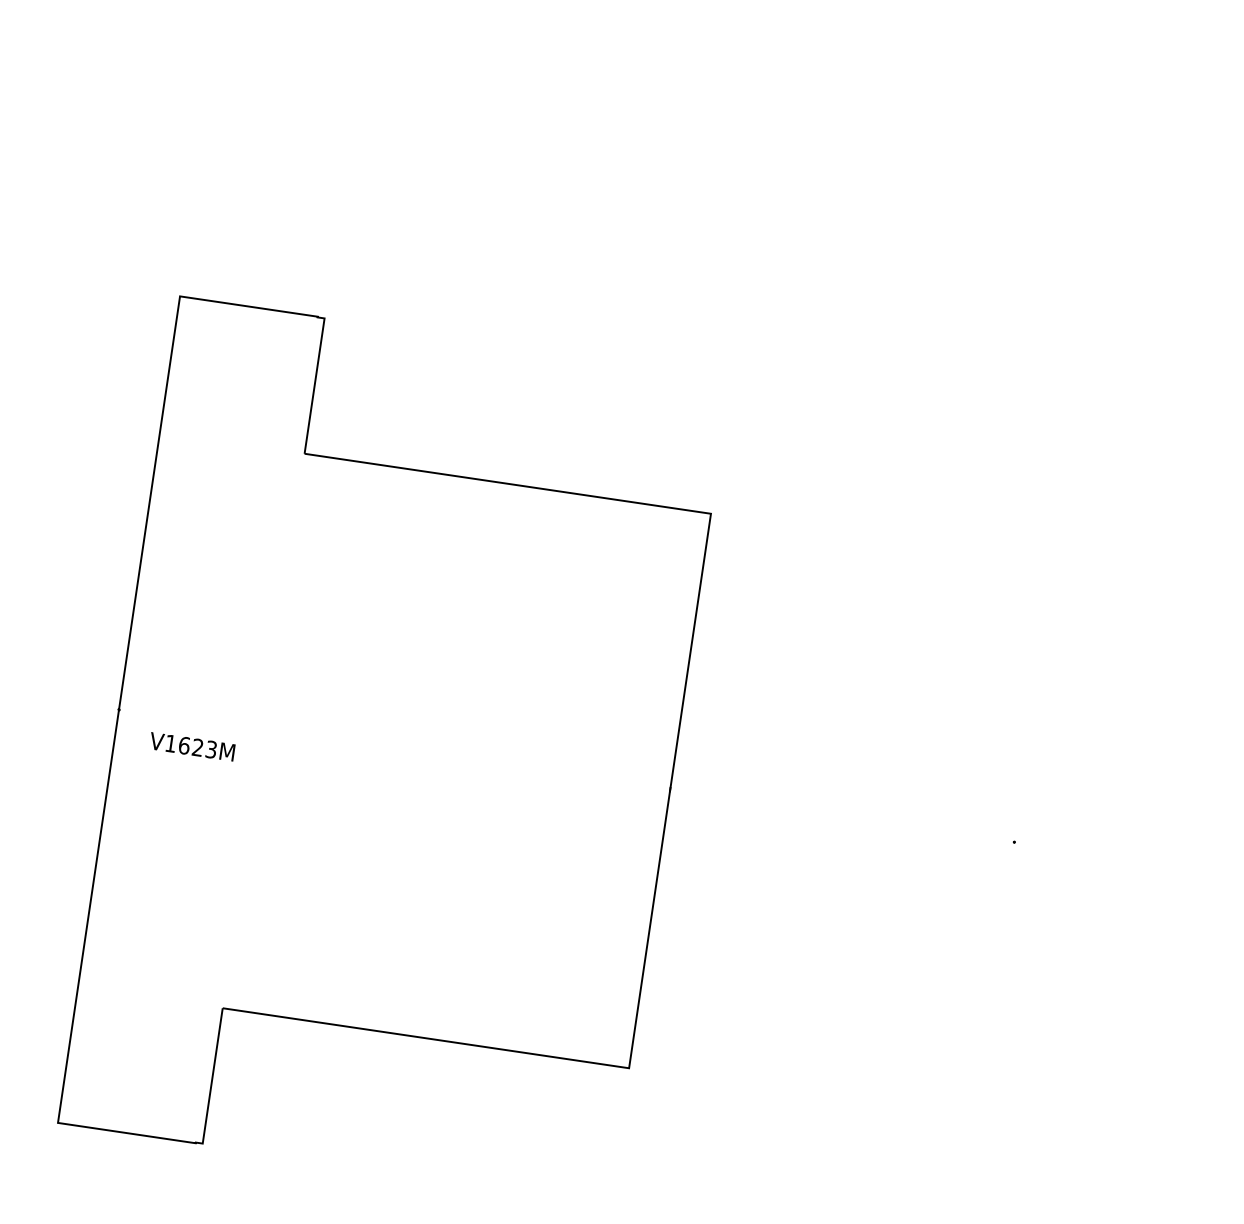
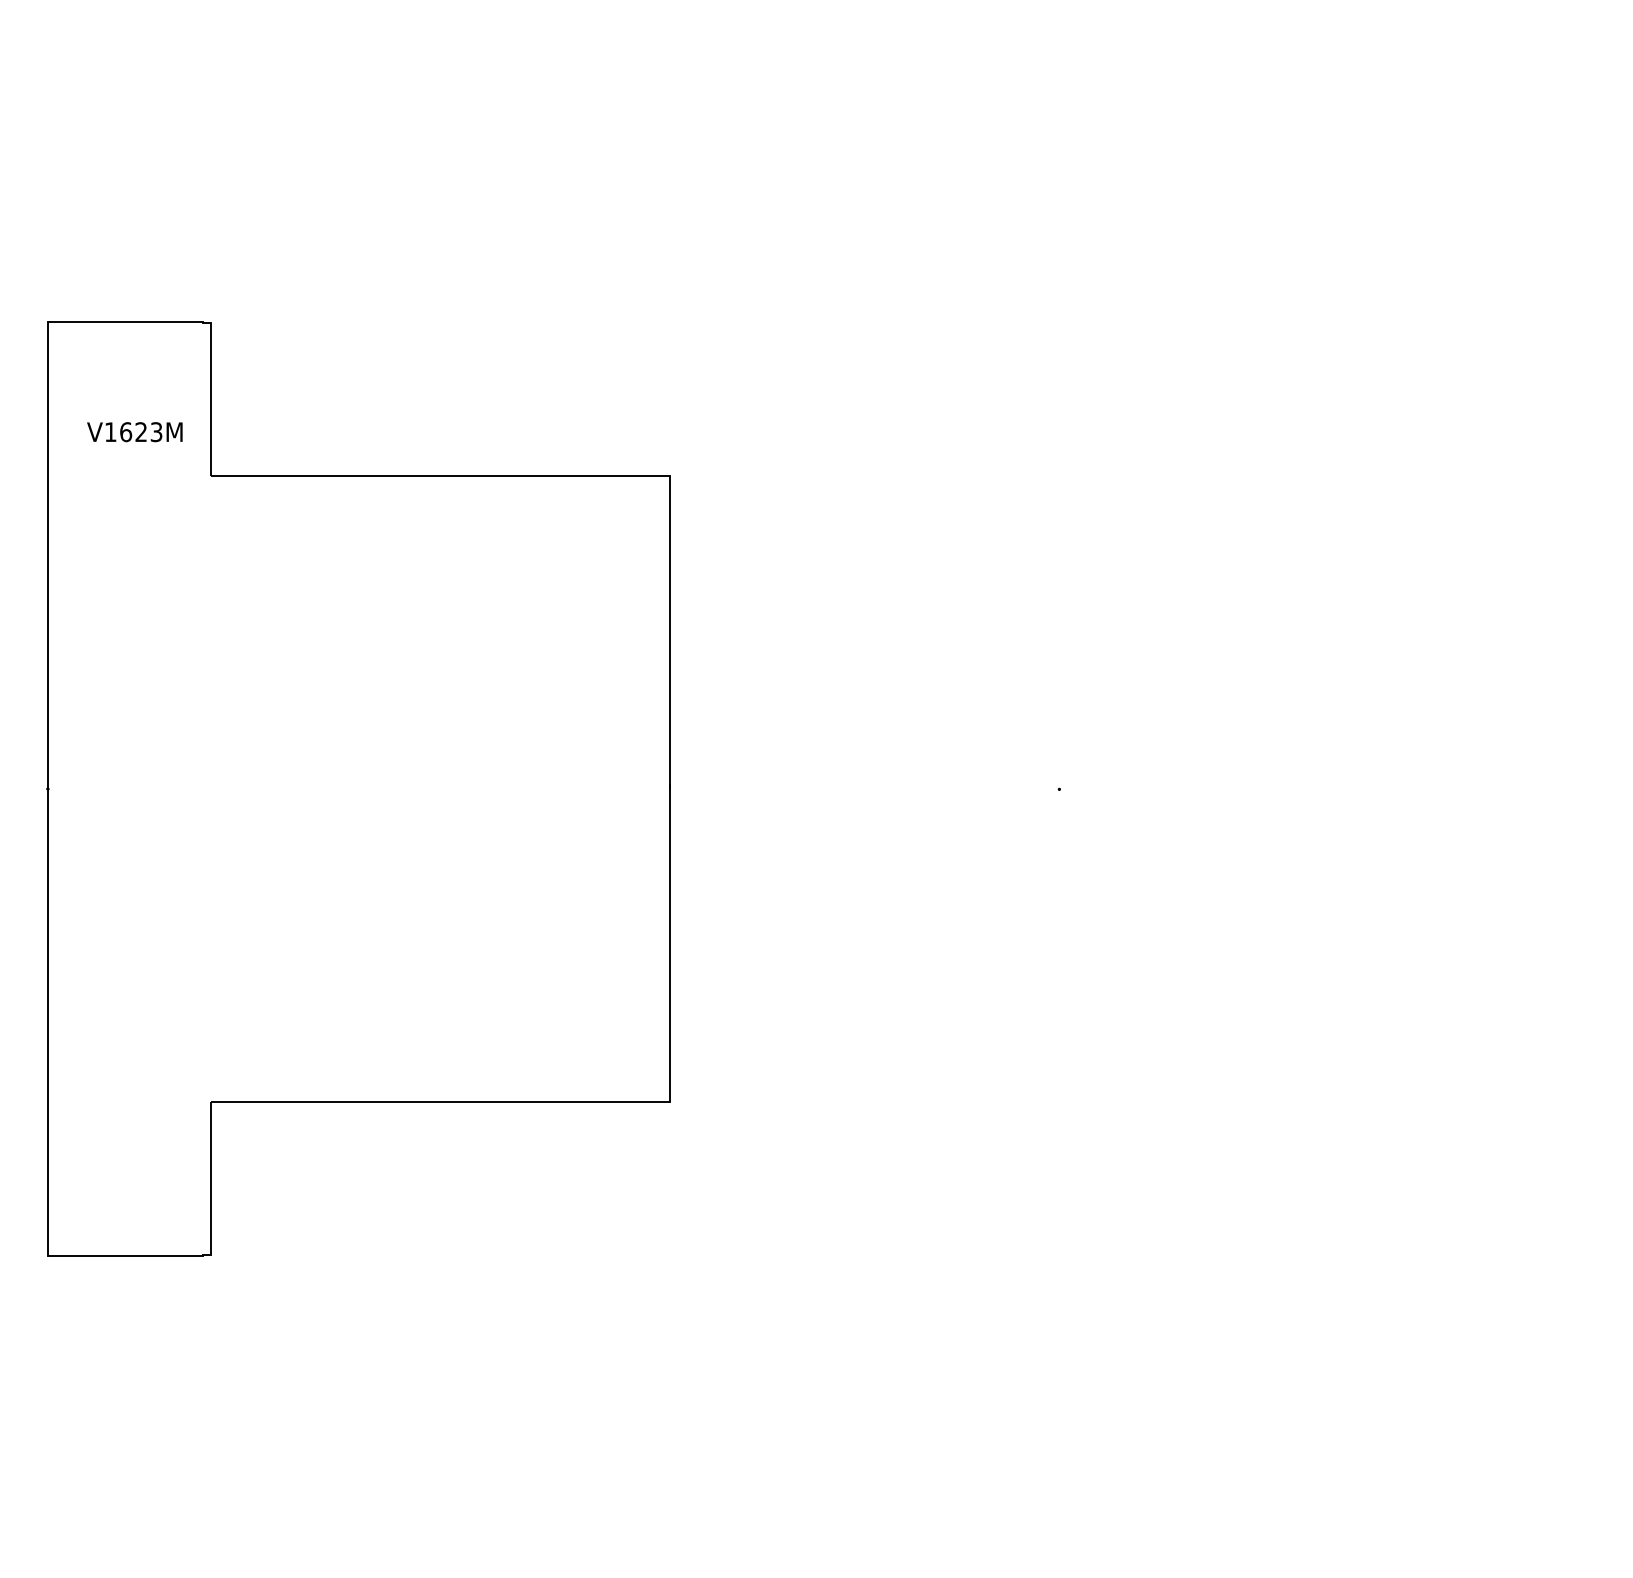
text: (191, 747) -> (134, 432), moved

